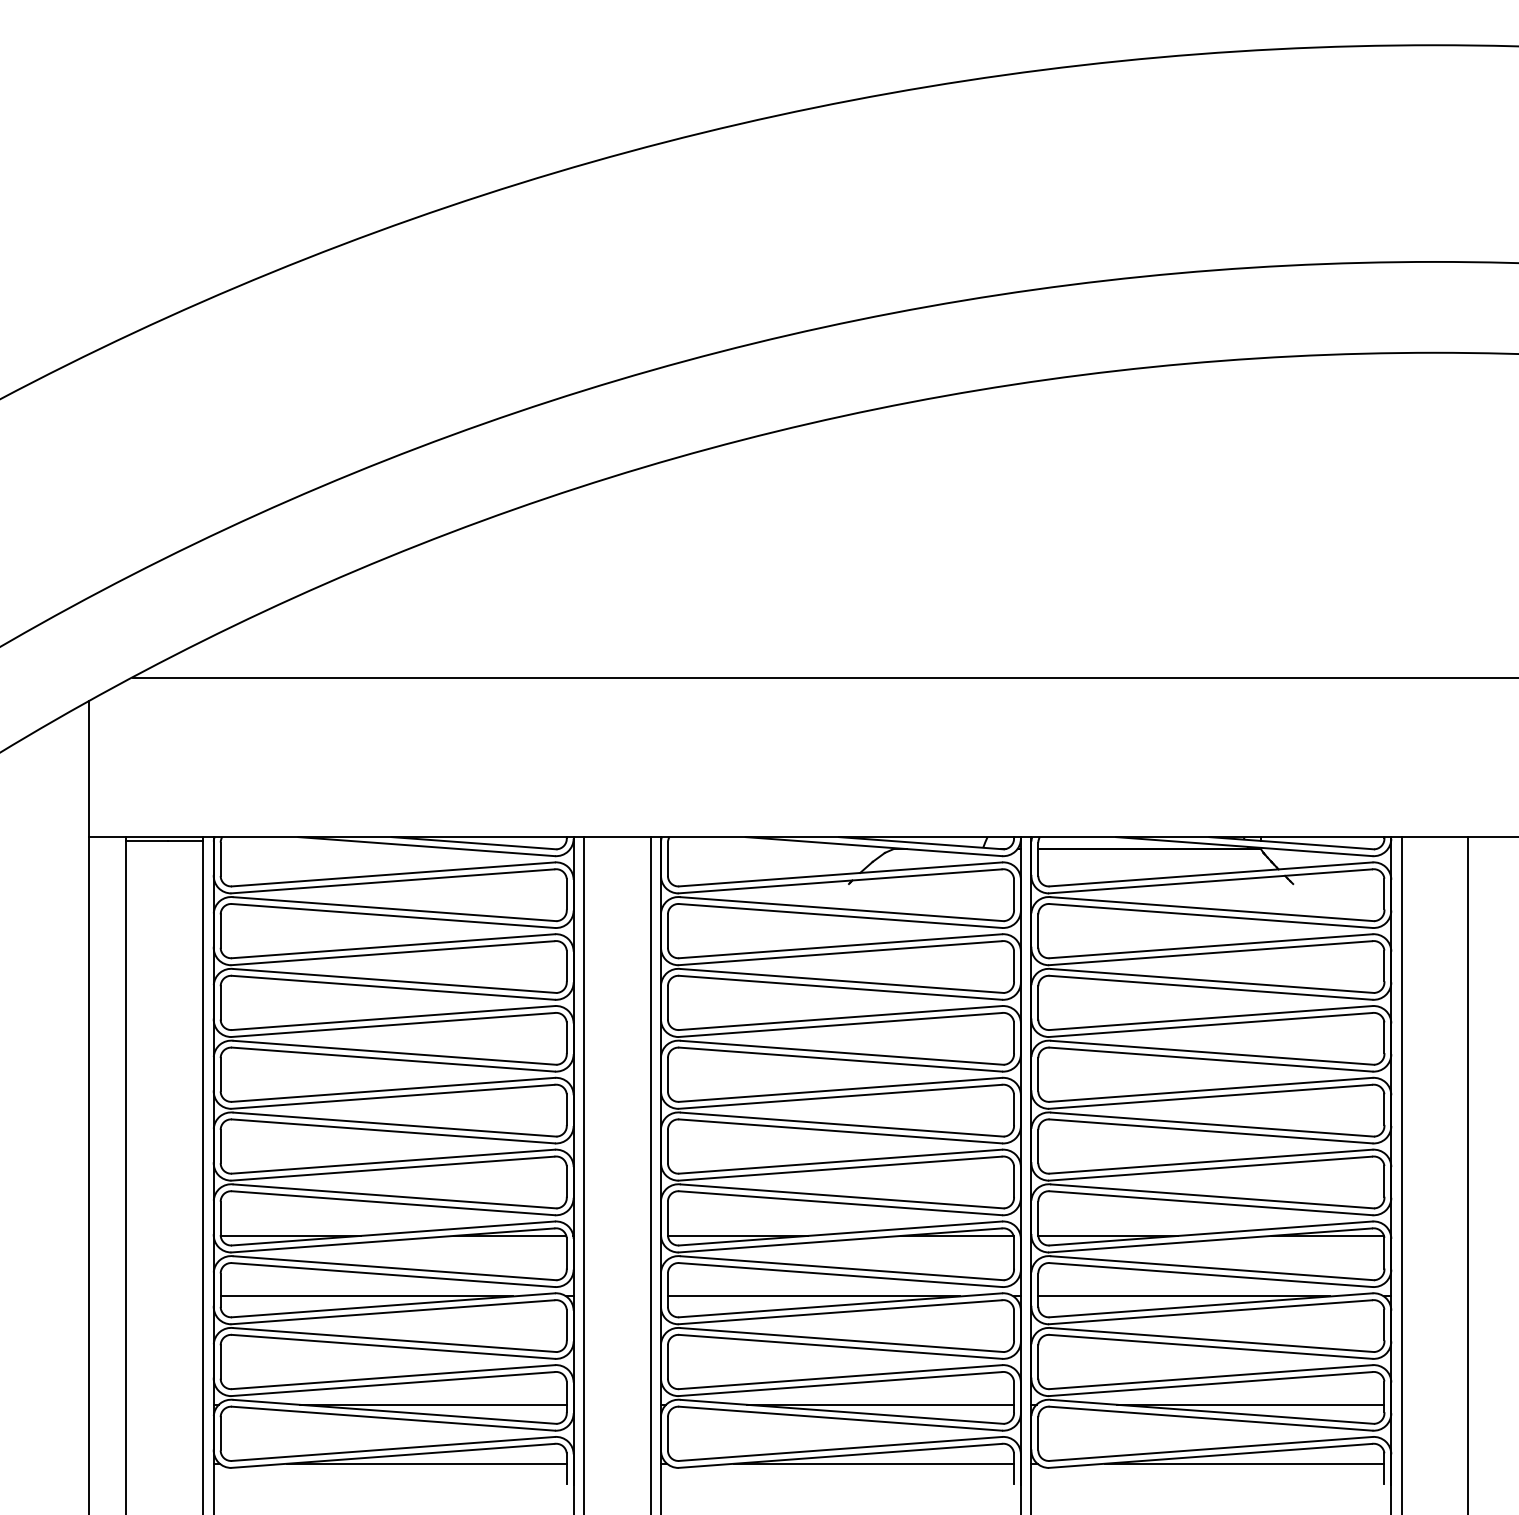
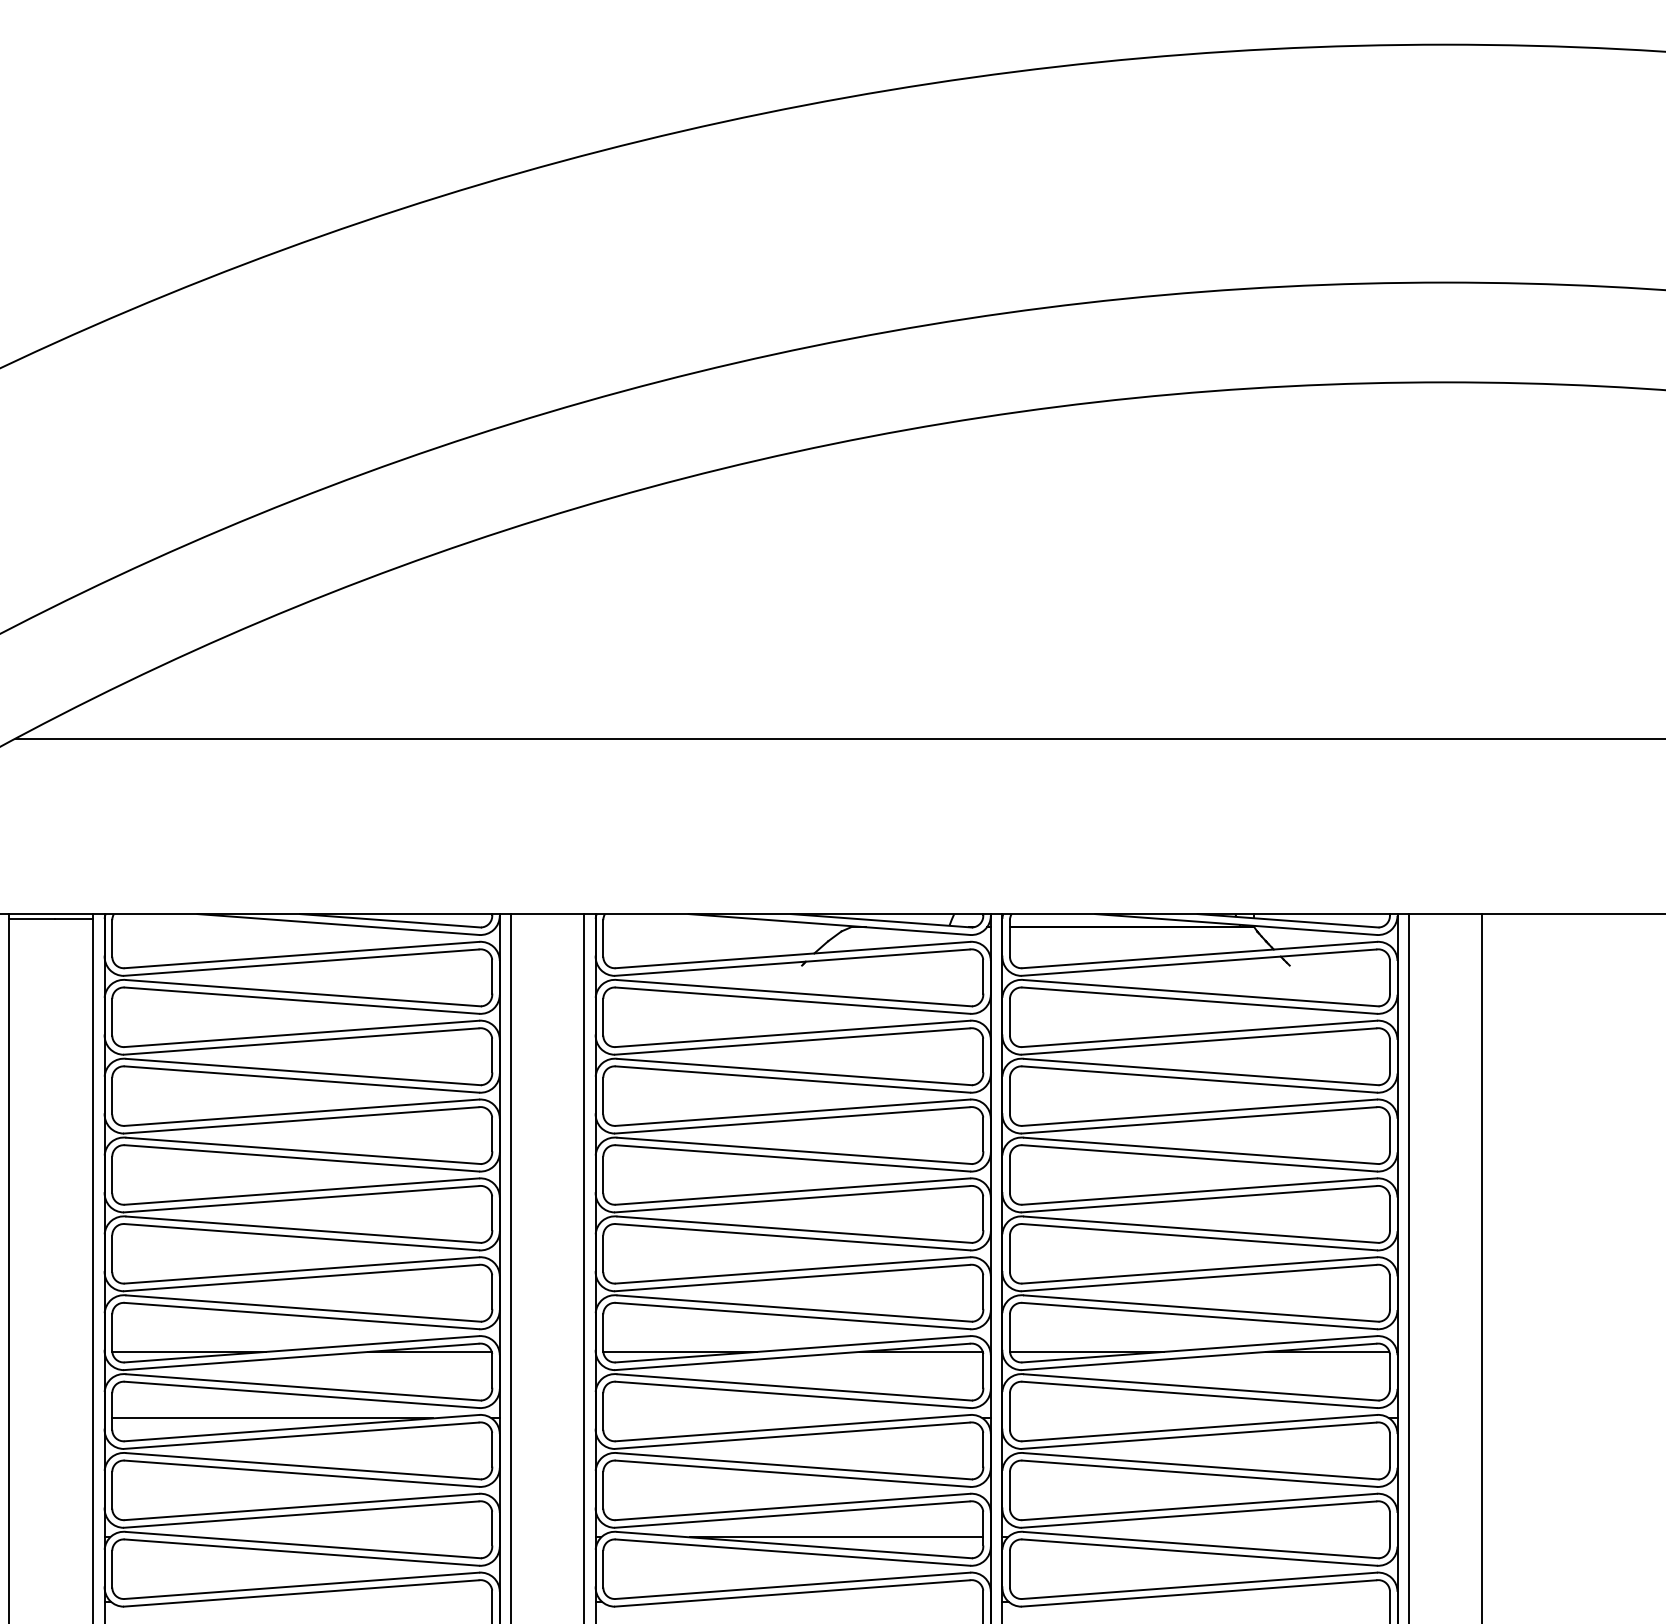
line: (813, 1296) -> (763, 1418), removed
line: (1184, 1296) -> (1170, 1418), removed
line: (432, 1404) -> (344, 1537), removed
line: (1250, 1404) -> (1242, 1537), removed
line: (426, 1463) -> (338, 1601), removed
line: (874, 1463) -> (830, 1601), removed
line: (1244, 1463) -> (1236, 1601), removed

